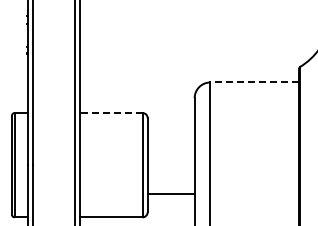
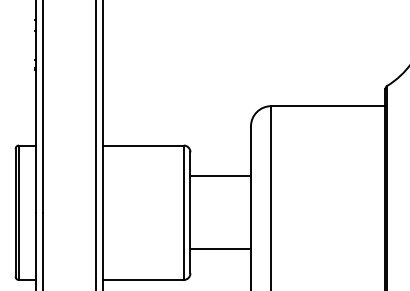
line: (254, 82) -> (328, 106), dashed -> solid
line: (110, 113) -> (142, 146), dashed -> solid
line: (170, 136) -> (219, 175), added

